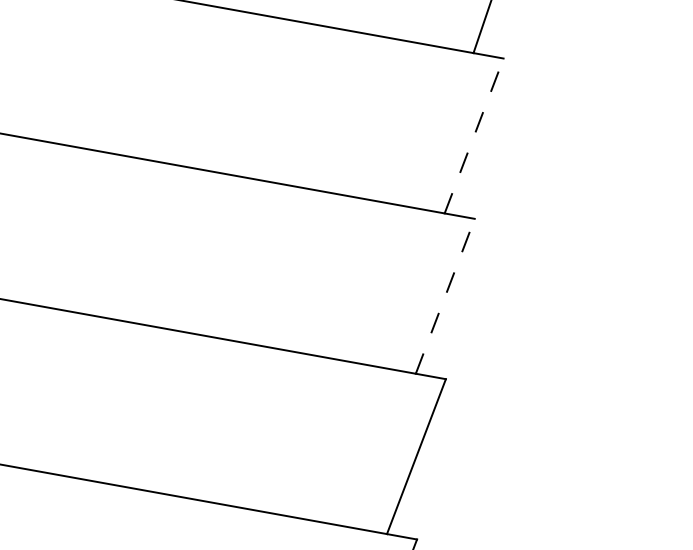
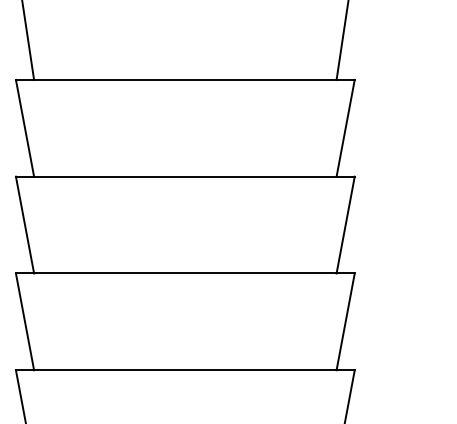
line: (474, 134) -> (345, 127), dashed -> solid
line: (445, 295) -> (345, 224), dashed -> solid

